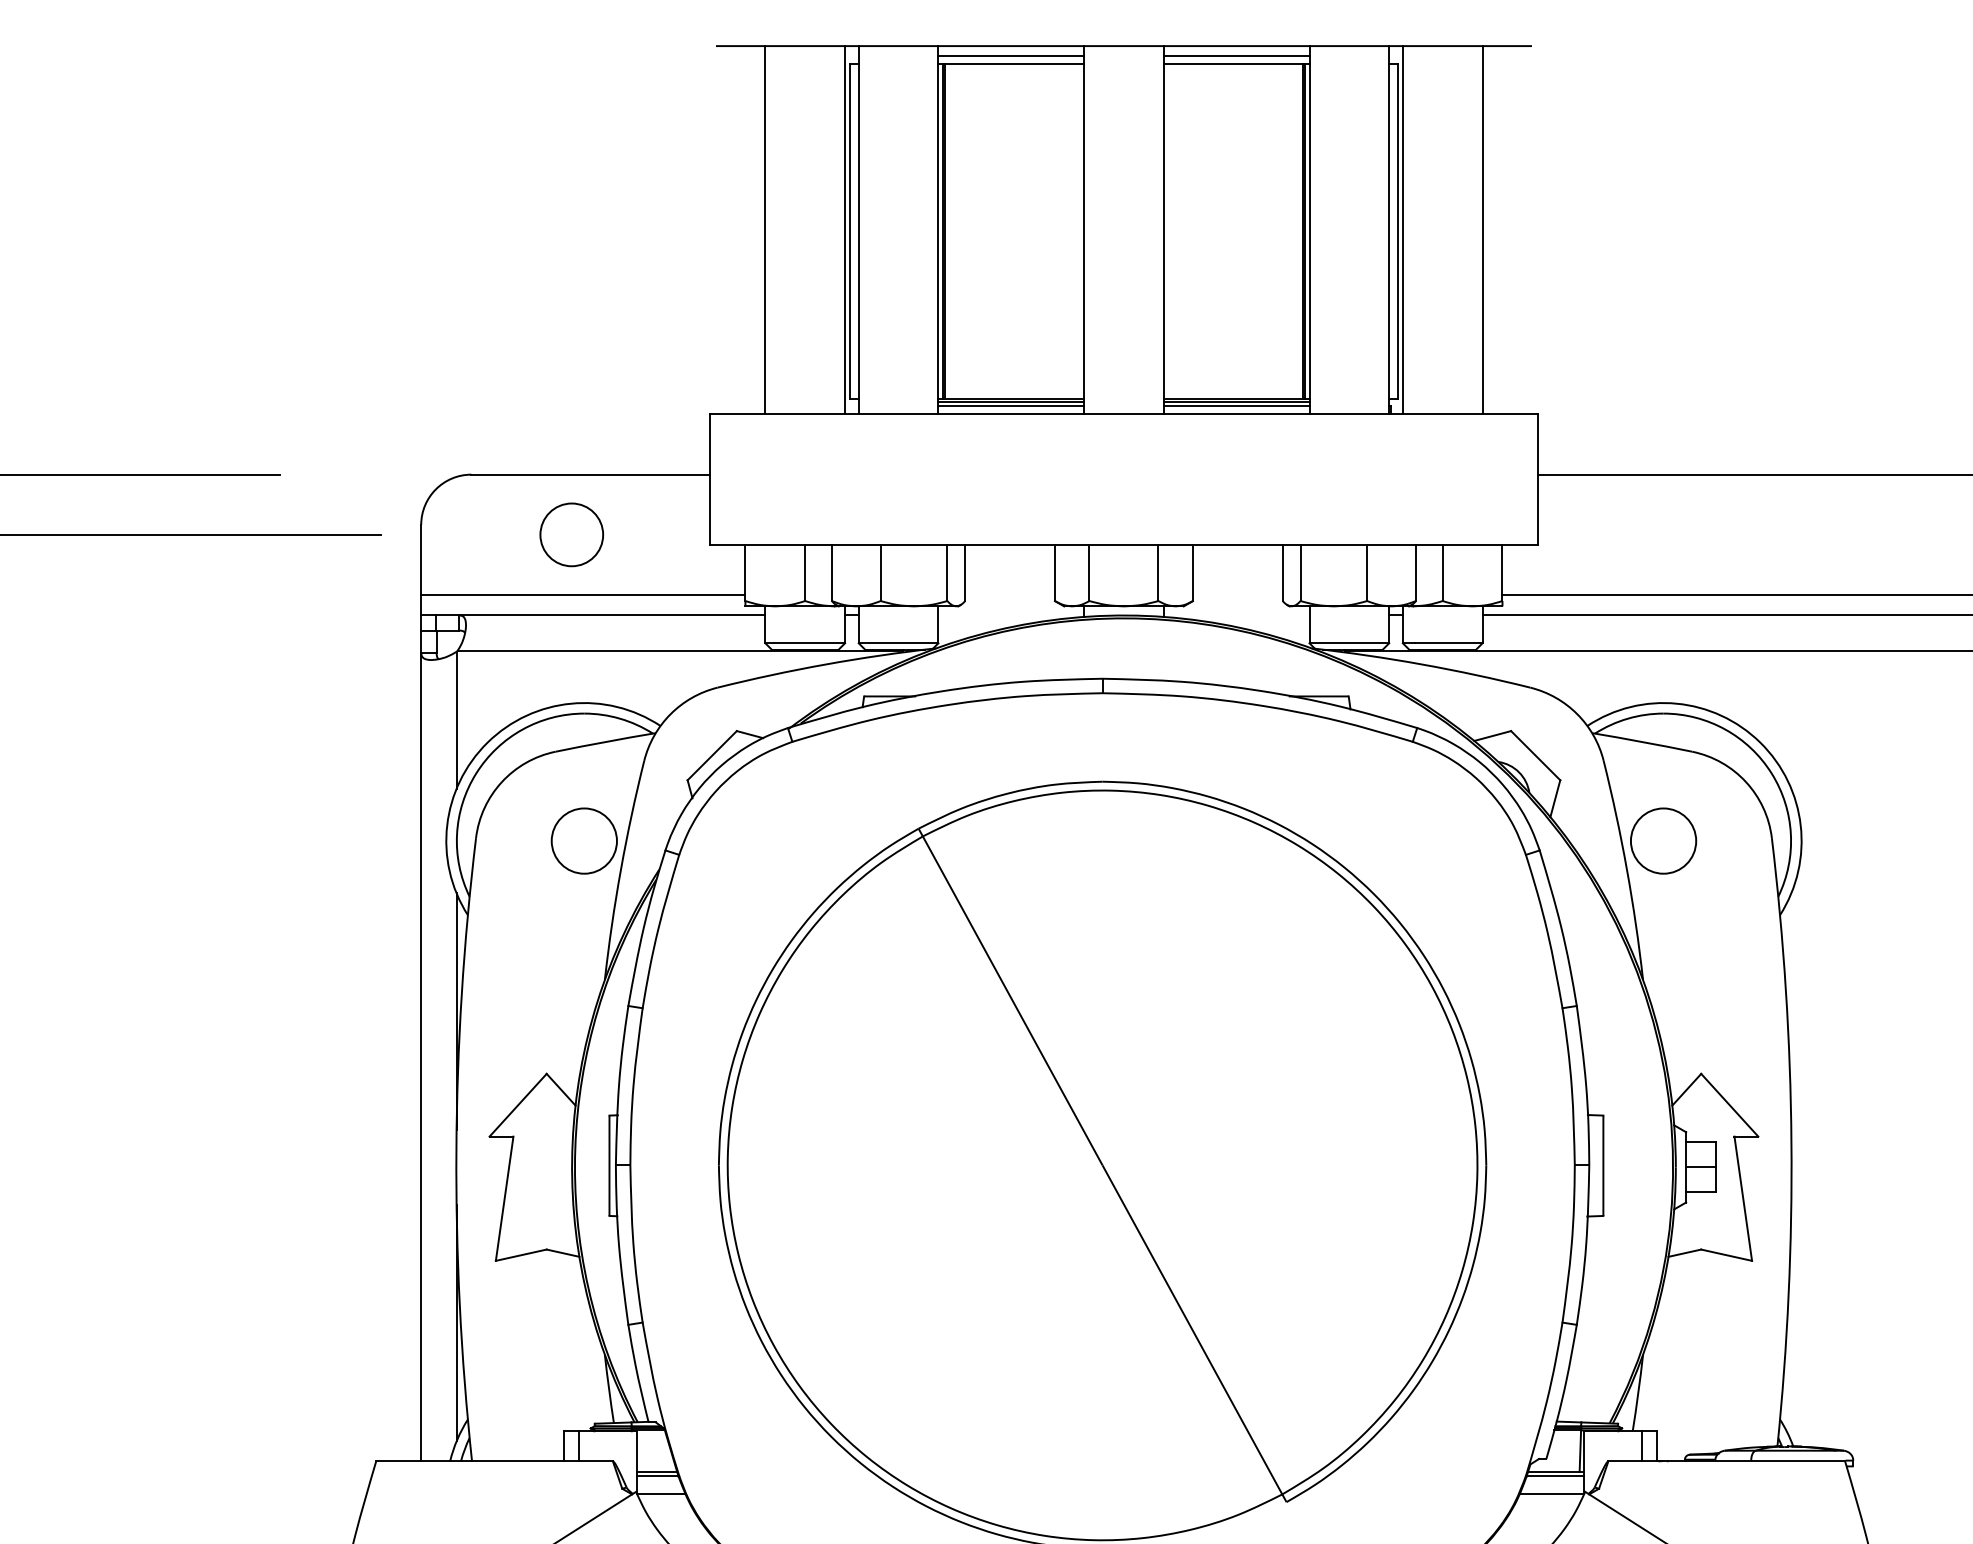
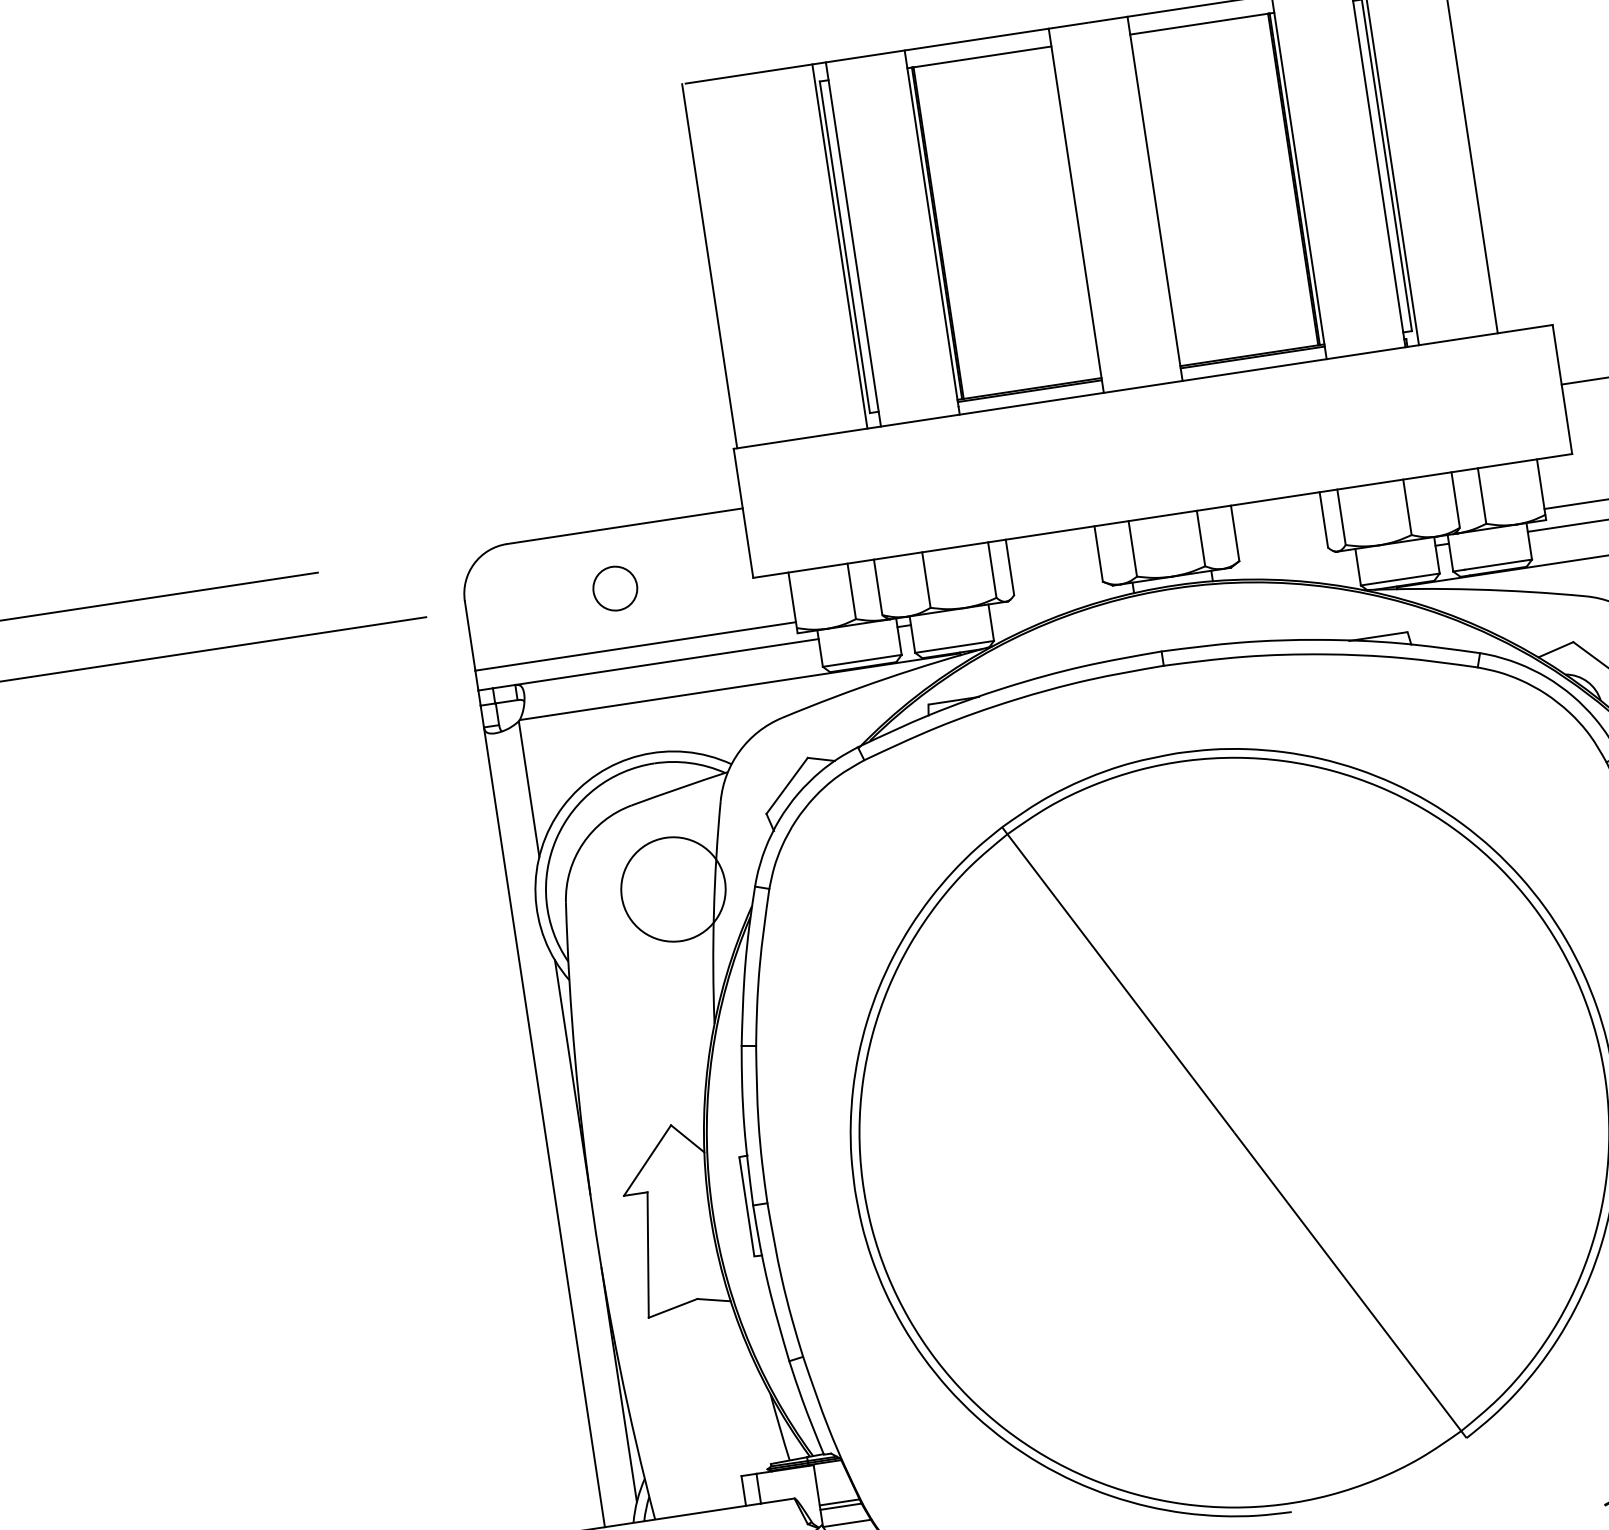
line: (1011, 56) -> (978, 49), removed
line: (1236, 56) -> (1200, 16), removed
line: (765, 230) -> (709, 266), moved
line: (1011, 406) -> (1030, 395), removed
line: (1236, 406) -> (1253, 362), removed
circle: (571, 534) -> (614, 588), size x0.7
circle: (583, 840) -> (672, 889), size x1.6

